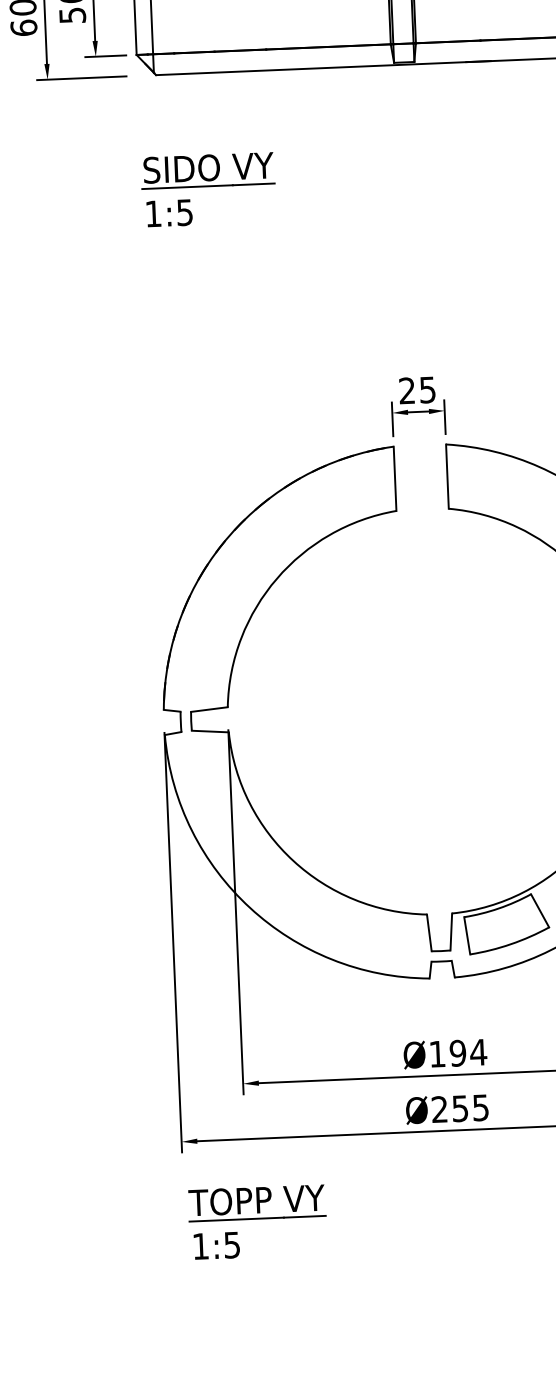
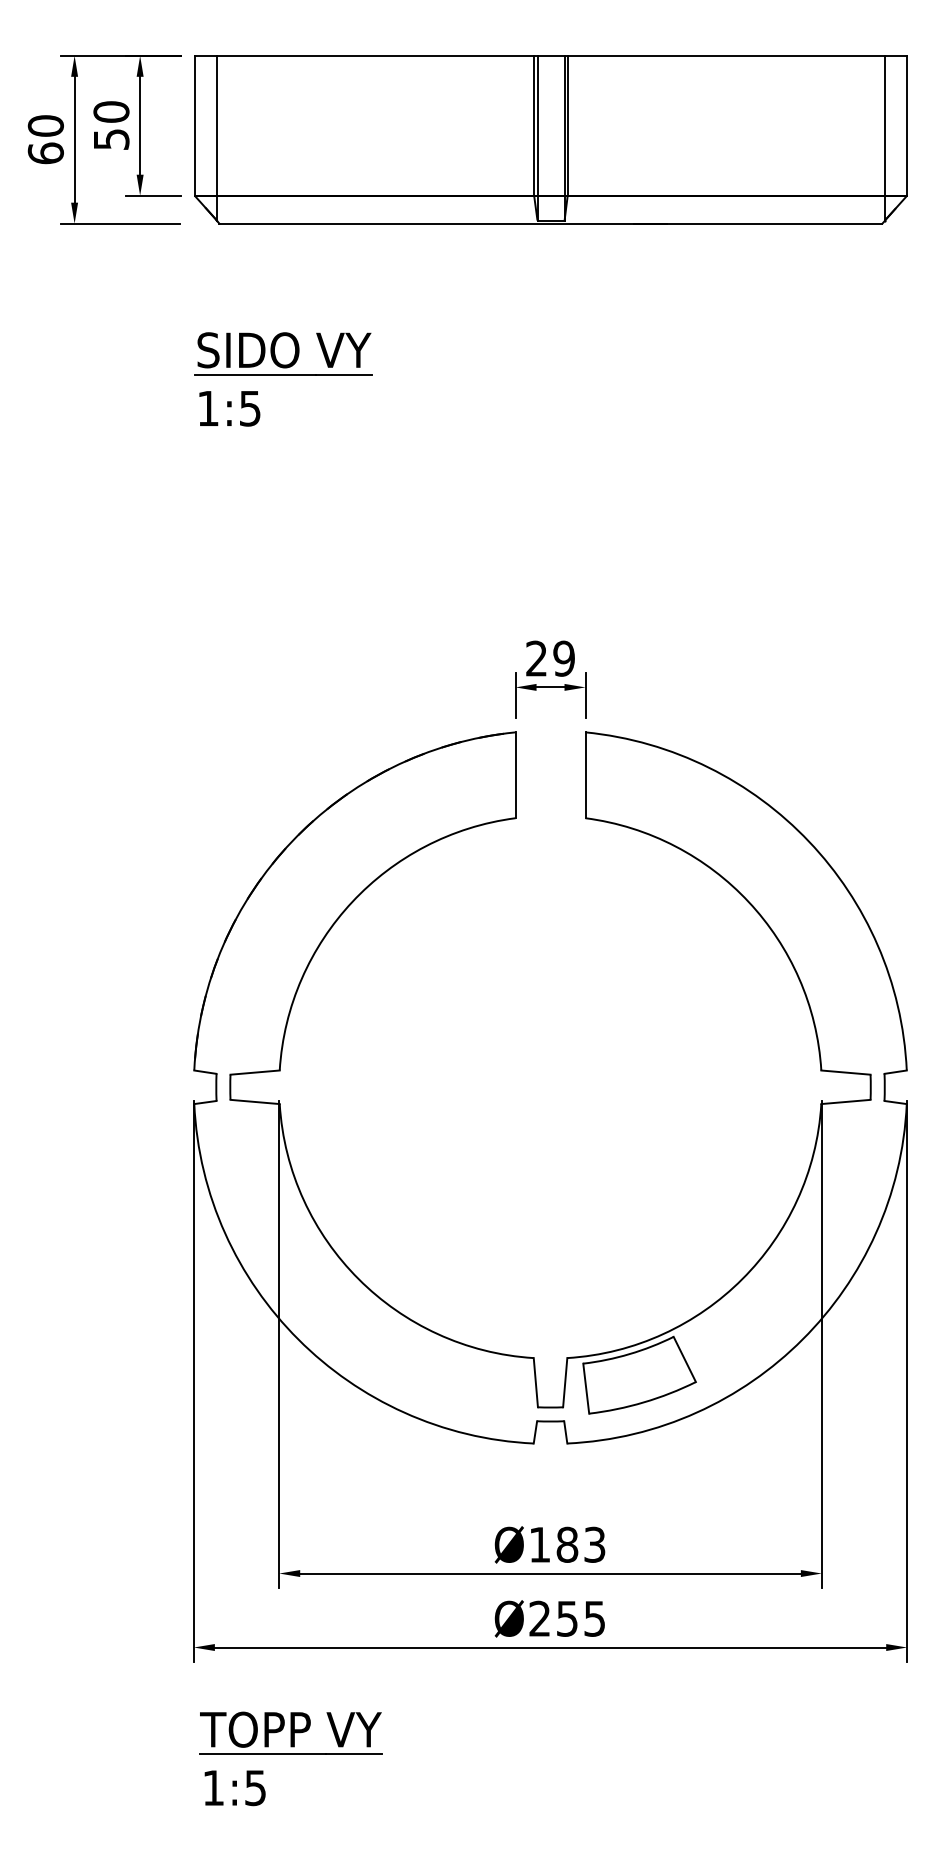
text: (427, 389) -> (563, 658), 25 -> 29
text: (468, 1052) -> (581, 1544), Ø194 -> Ø183

